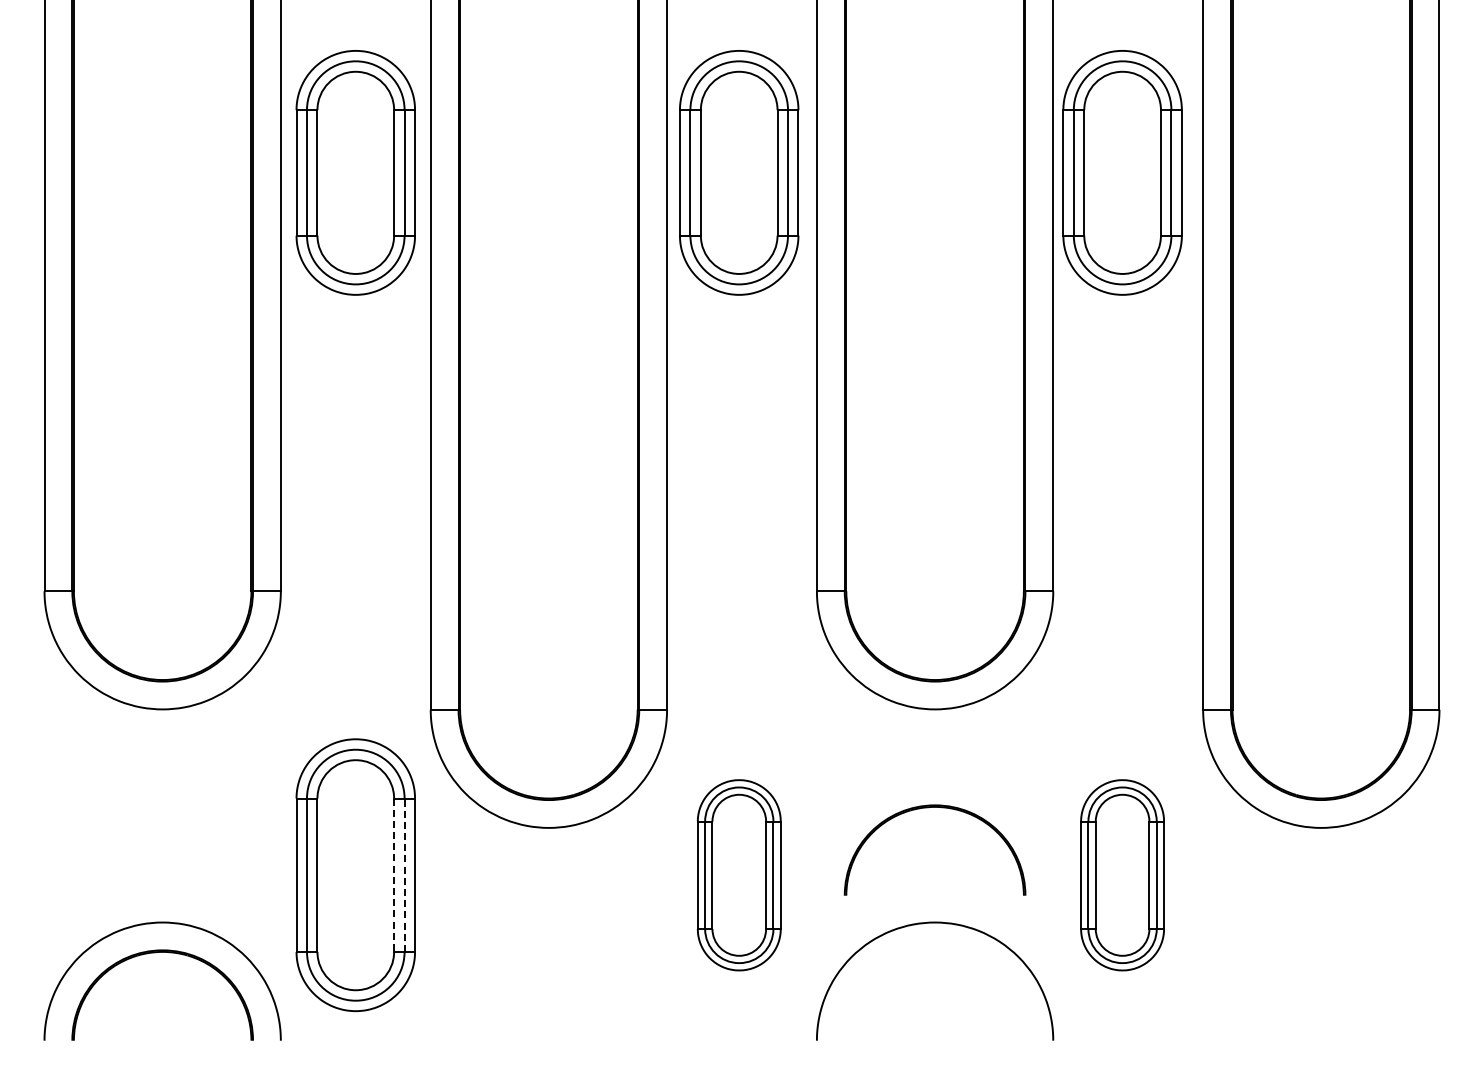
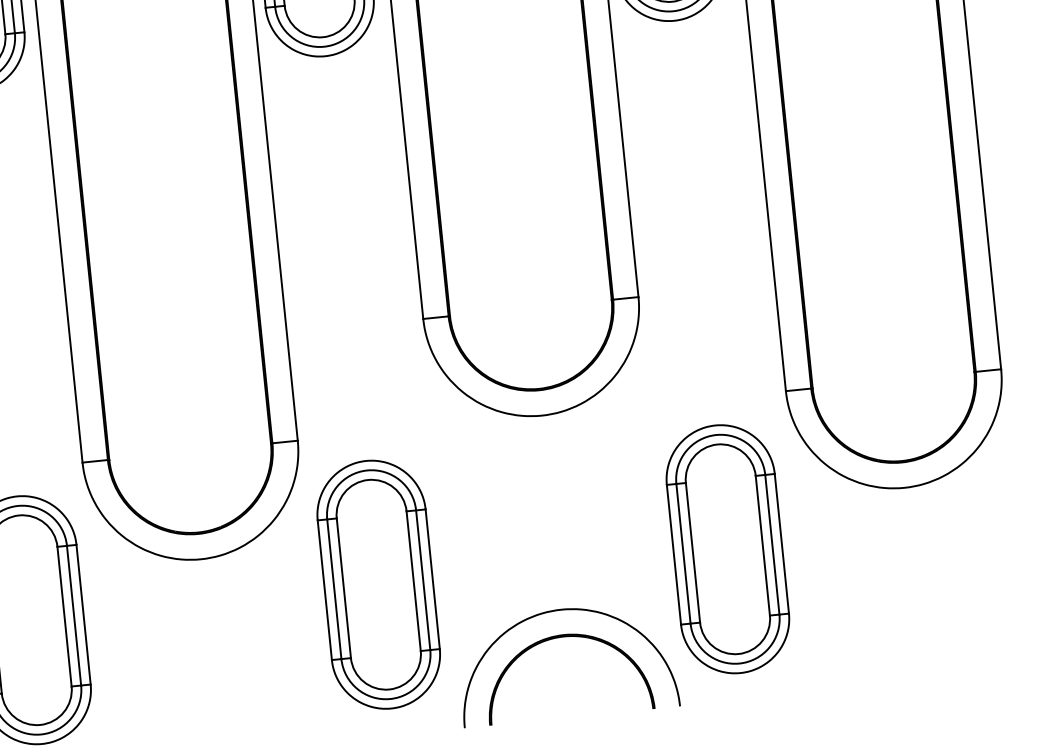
part: (928, 808) -> (558, 638), moved
line: (394, 875) -> (64, 616), dashed -> solid
line: (404, 875) -> (74, 615), dashed -> solid
part: (739, 875) -> (379, 584), size x1.43
part: (1122, 875) -> (727, 549), size x1.43

